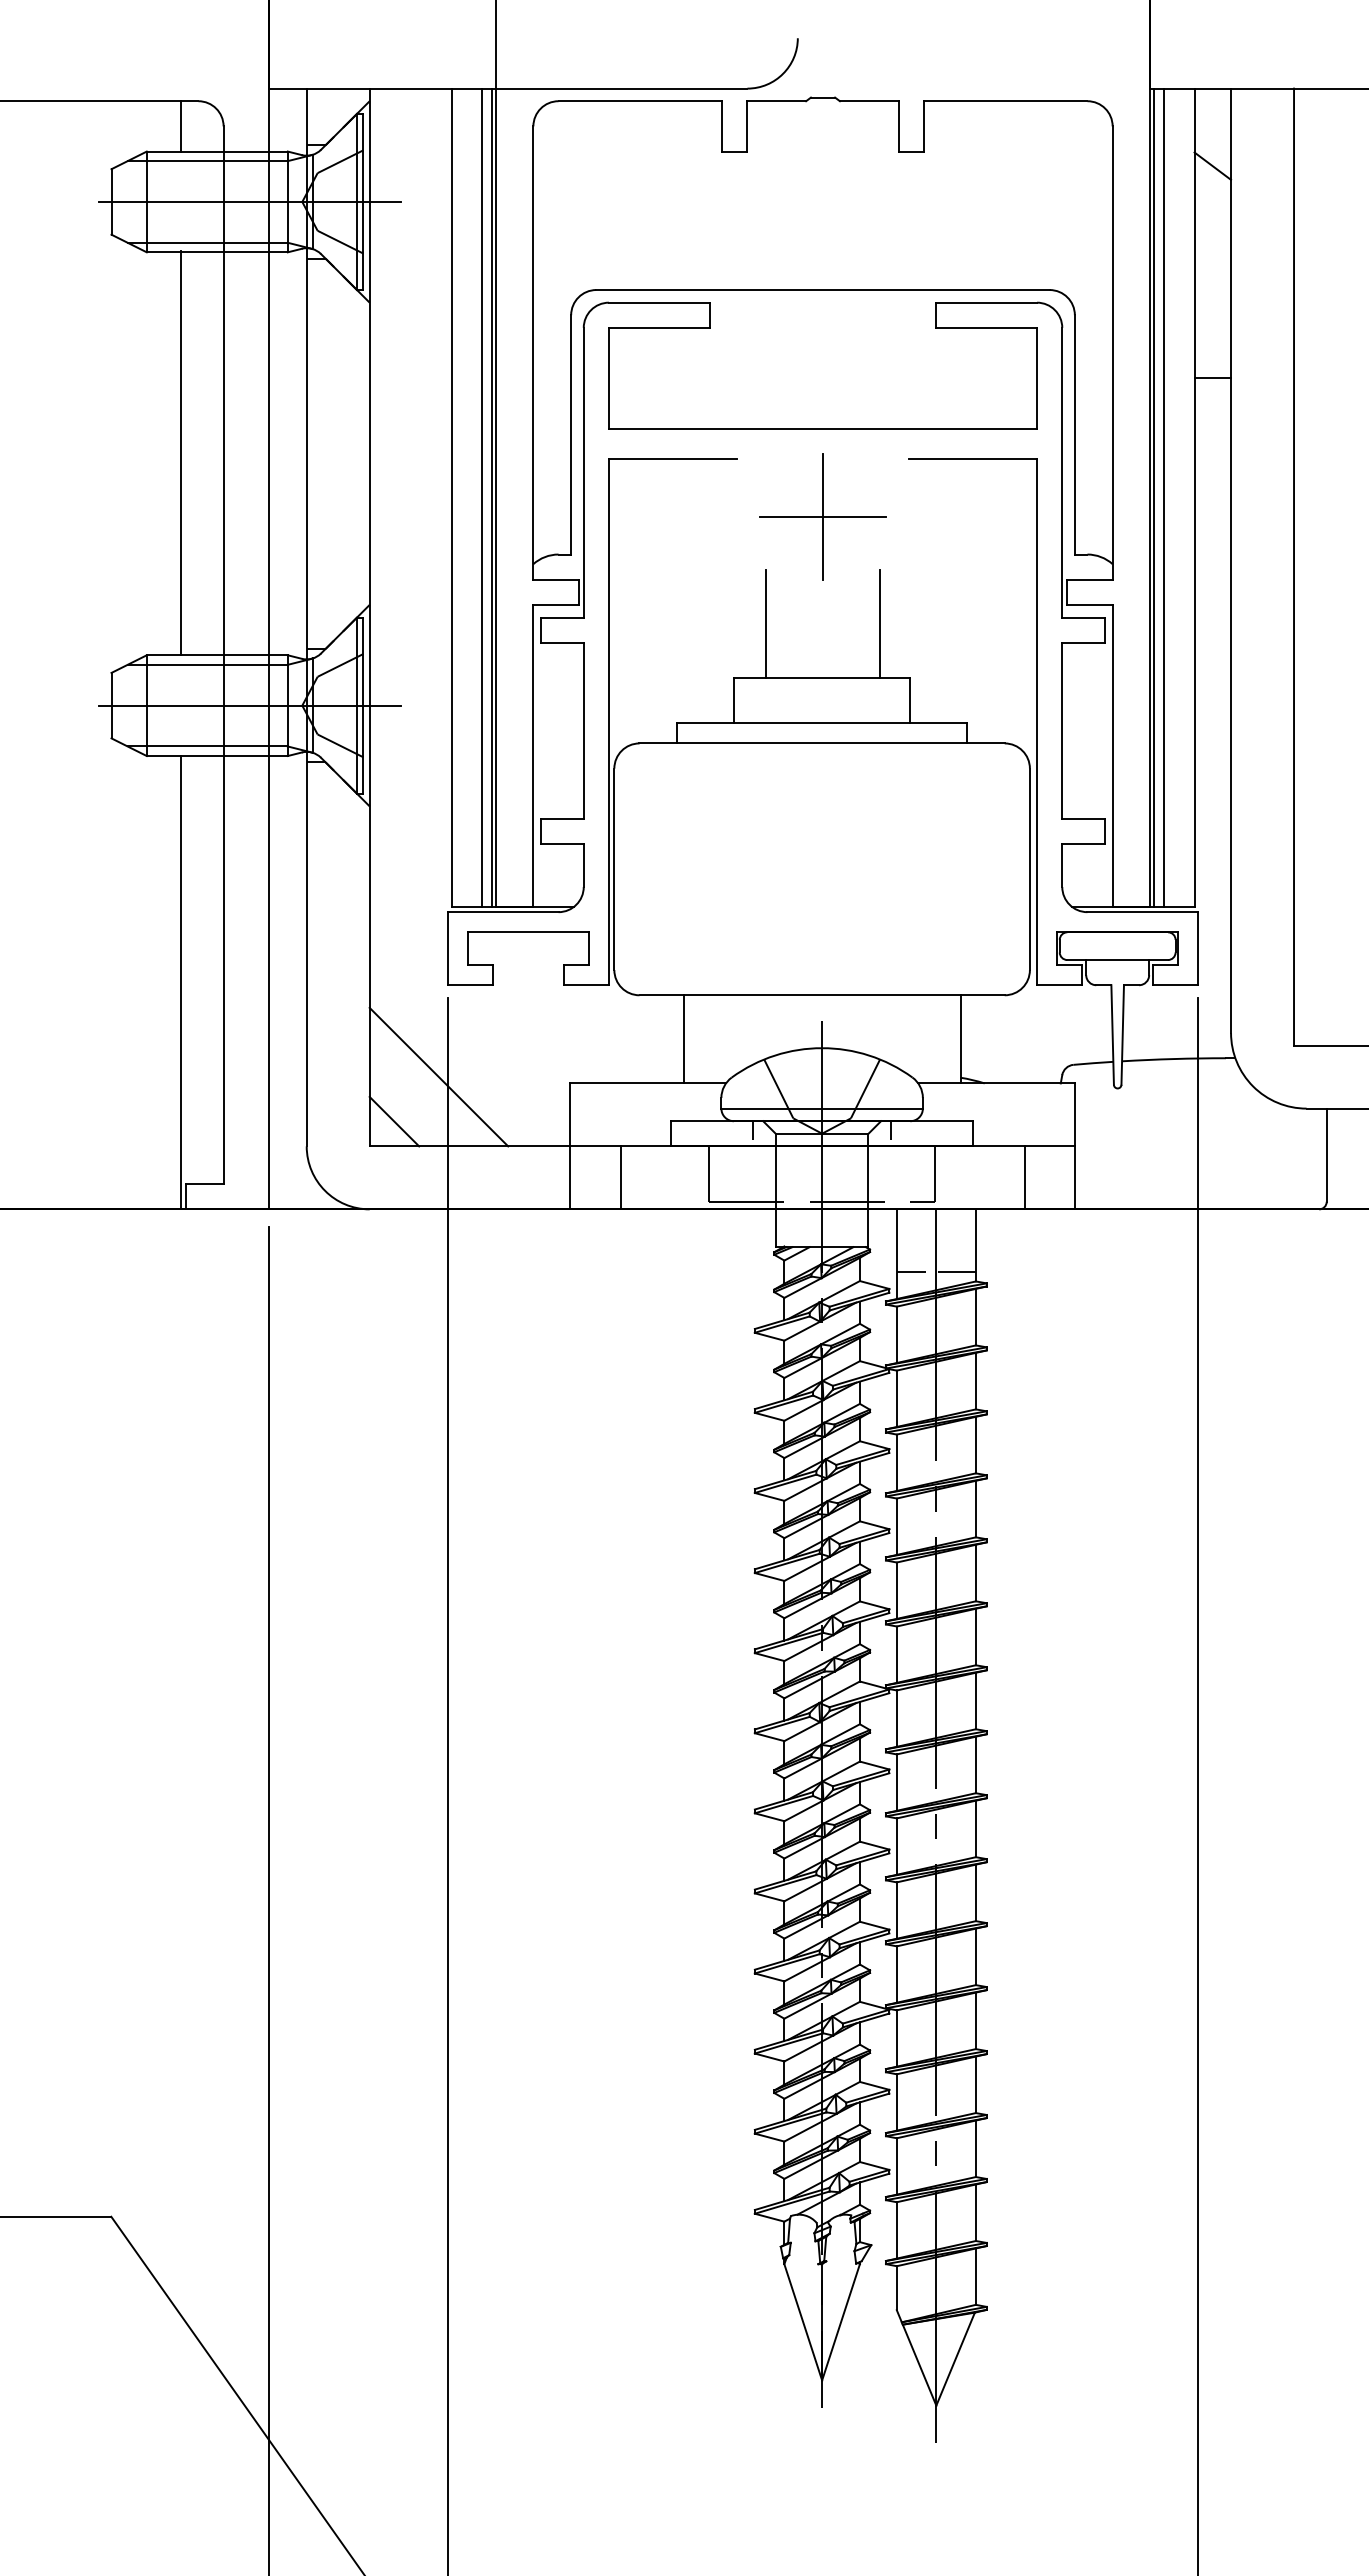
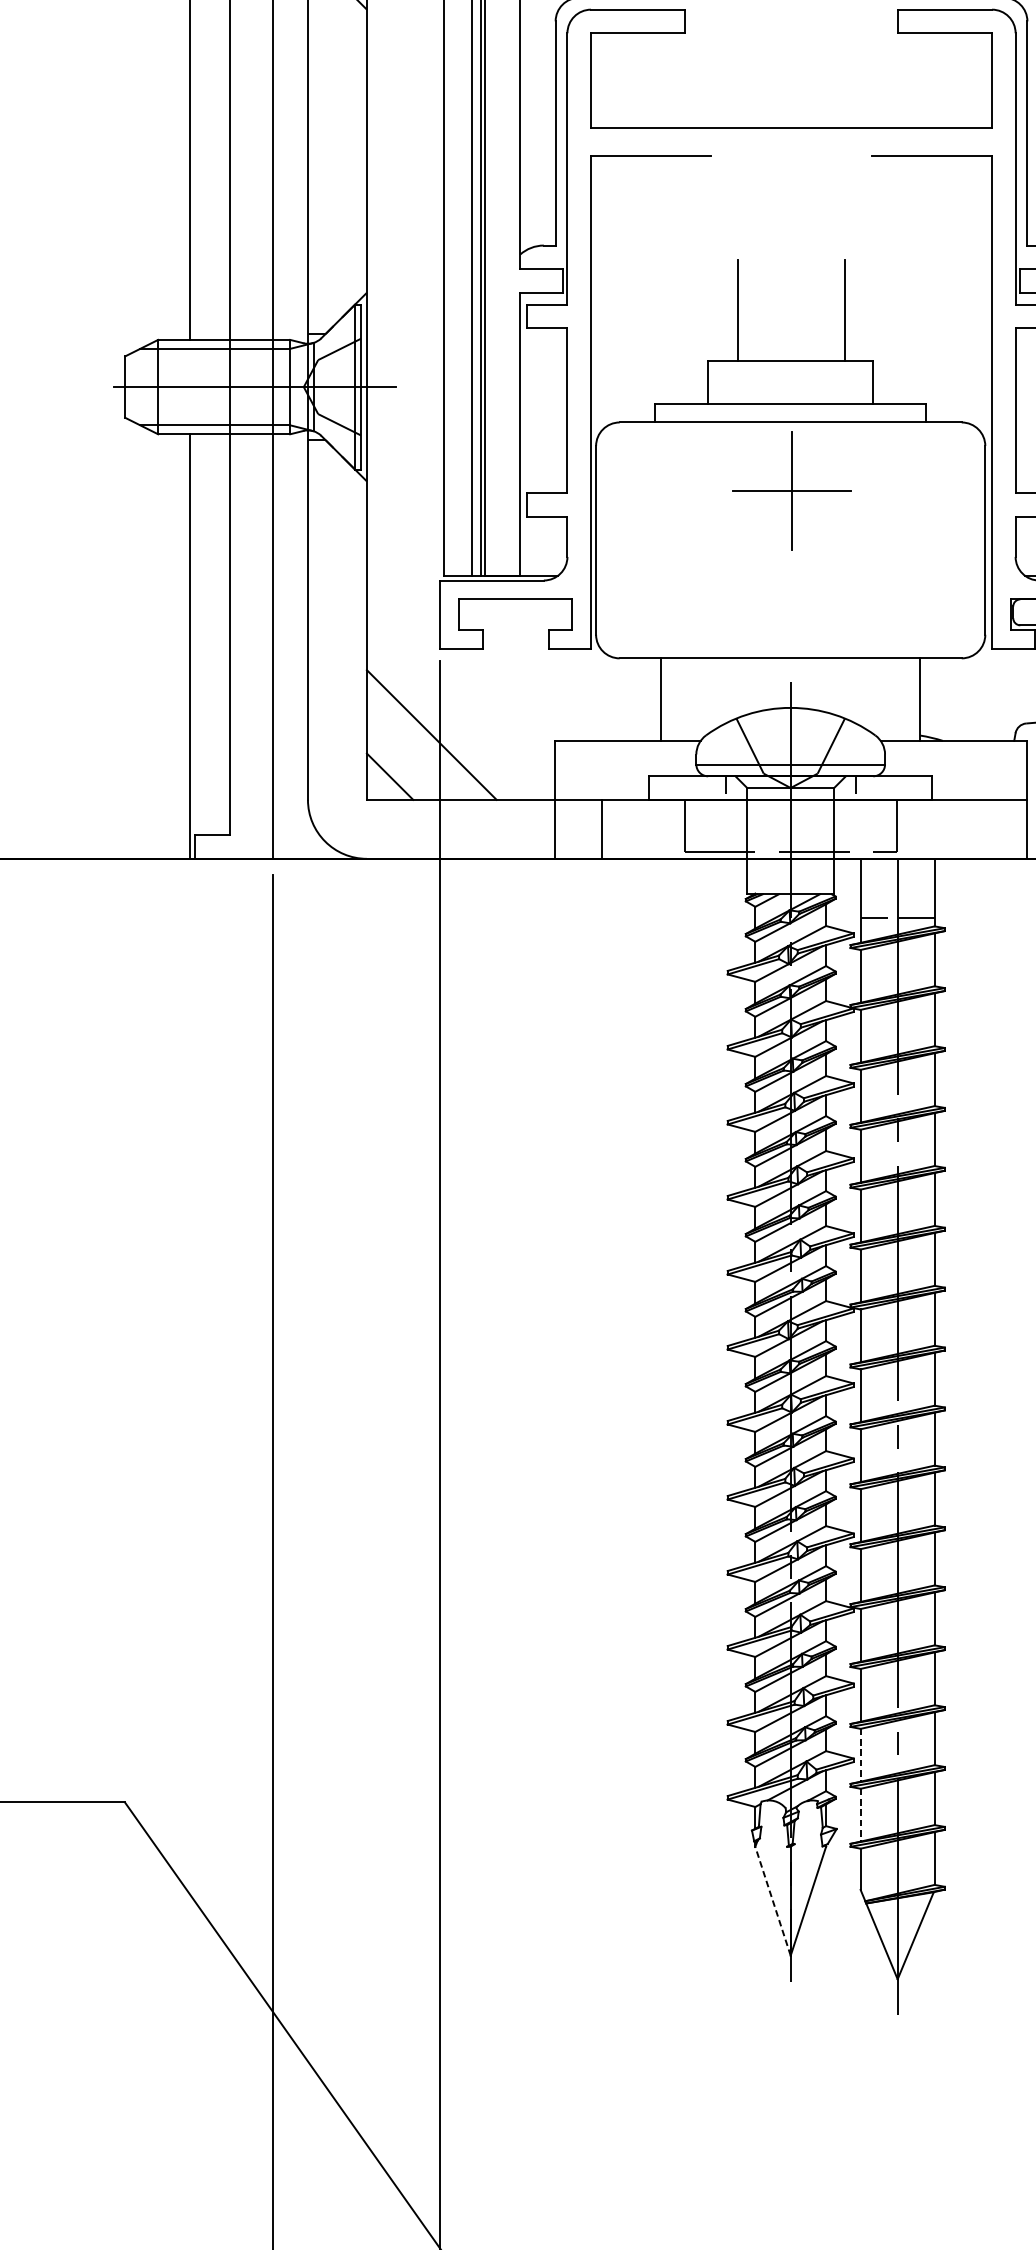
part: (822, 516) -> (791, 490), moved
line: (1024, 1177) -> (980, 829), removed
line: (896, 2166) -> (860, 1755), solid -> dashed
line: (896, 2230) -> (860, 1815), solid -> dashed
line: (803, 2321) -> (773, 1900), solid -> dashed

